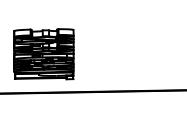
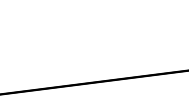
part: (43, 54) -> (54, 44), removed

